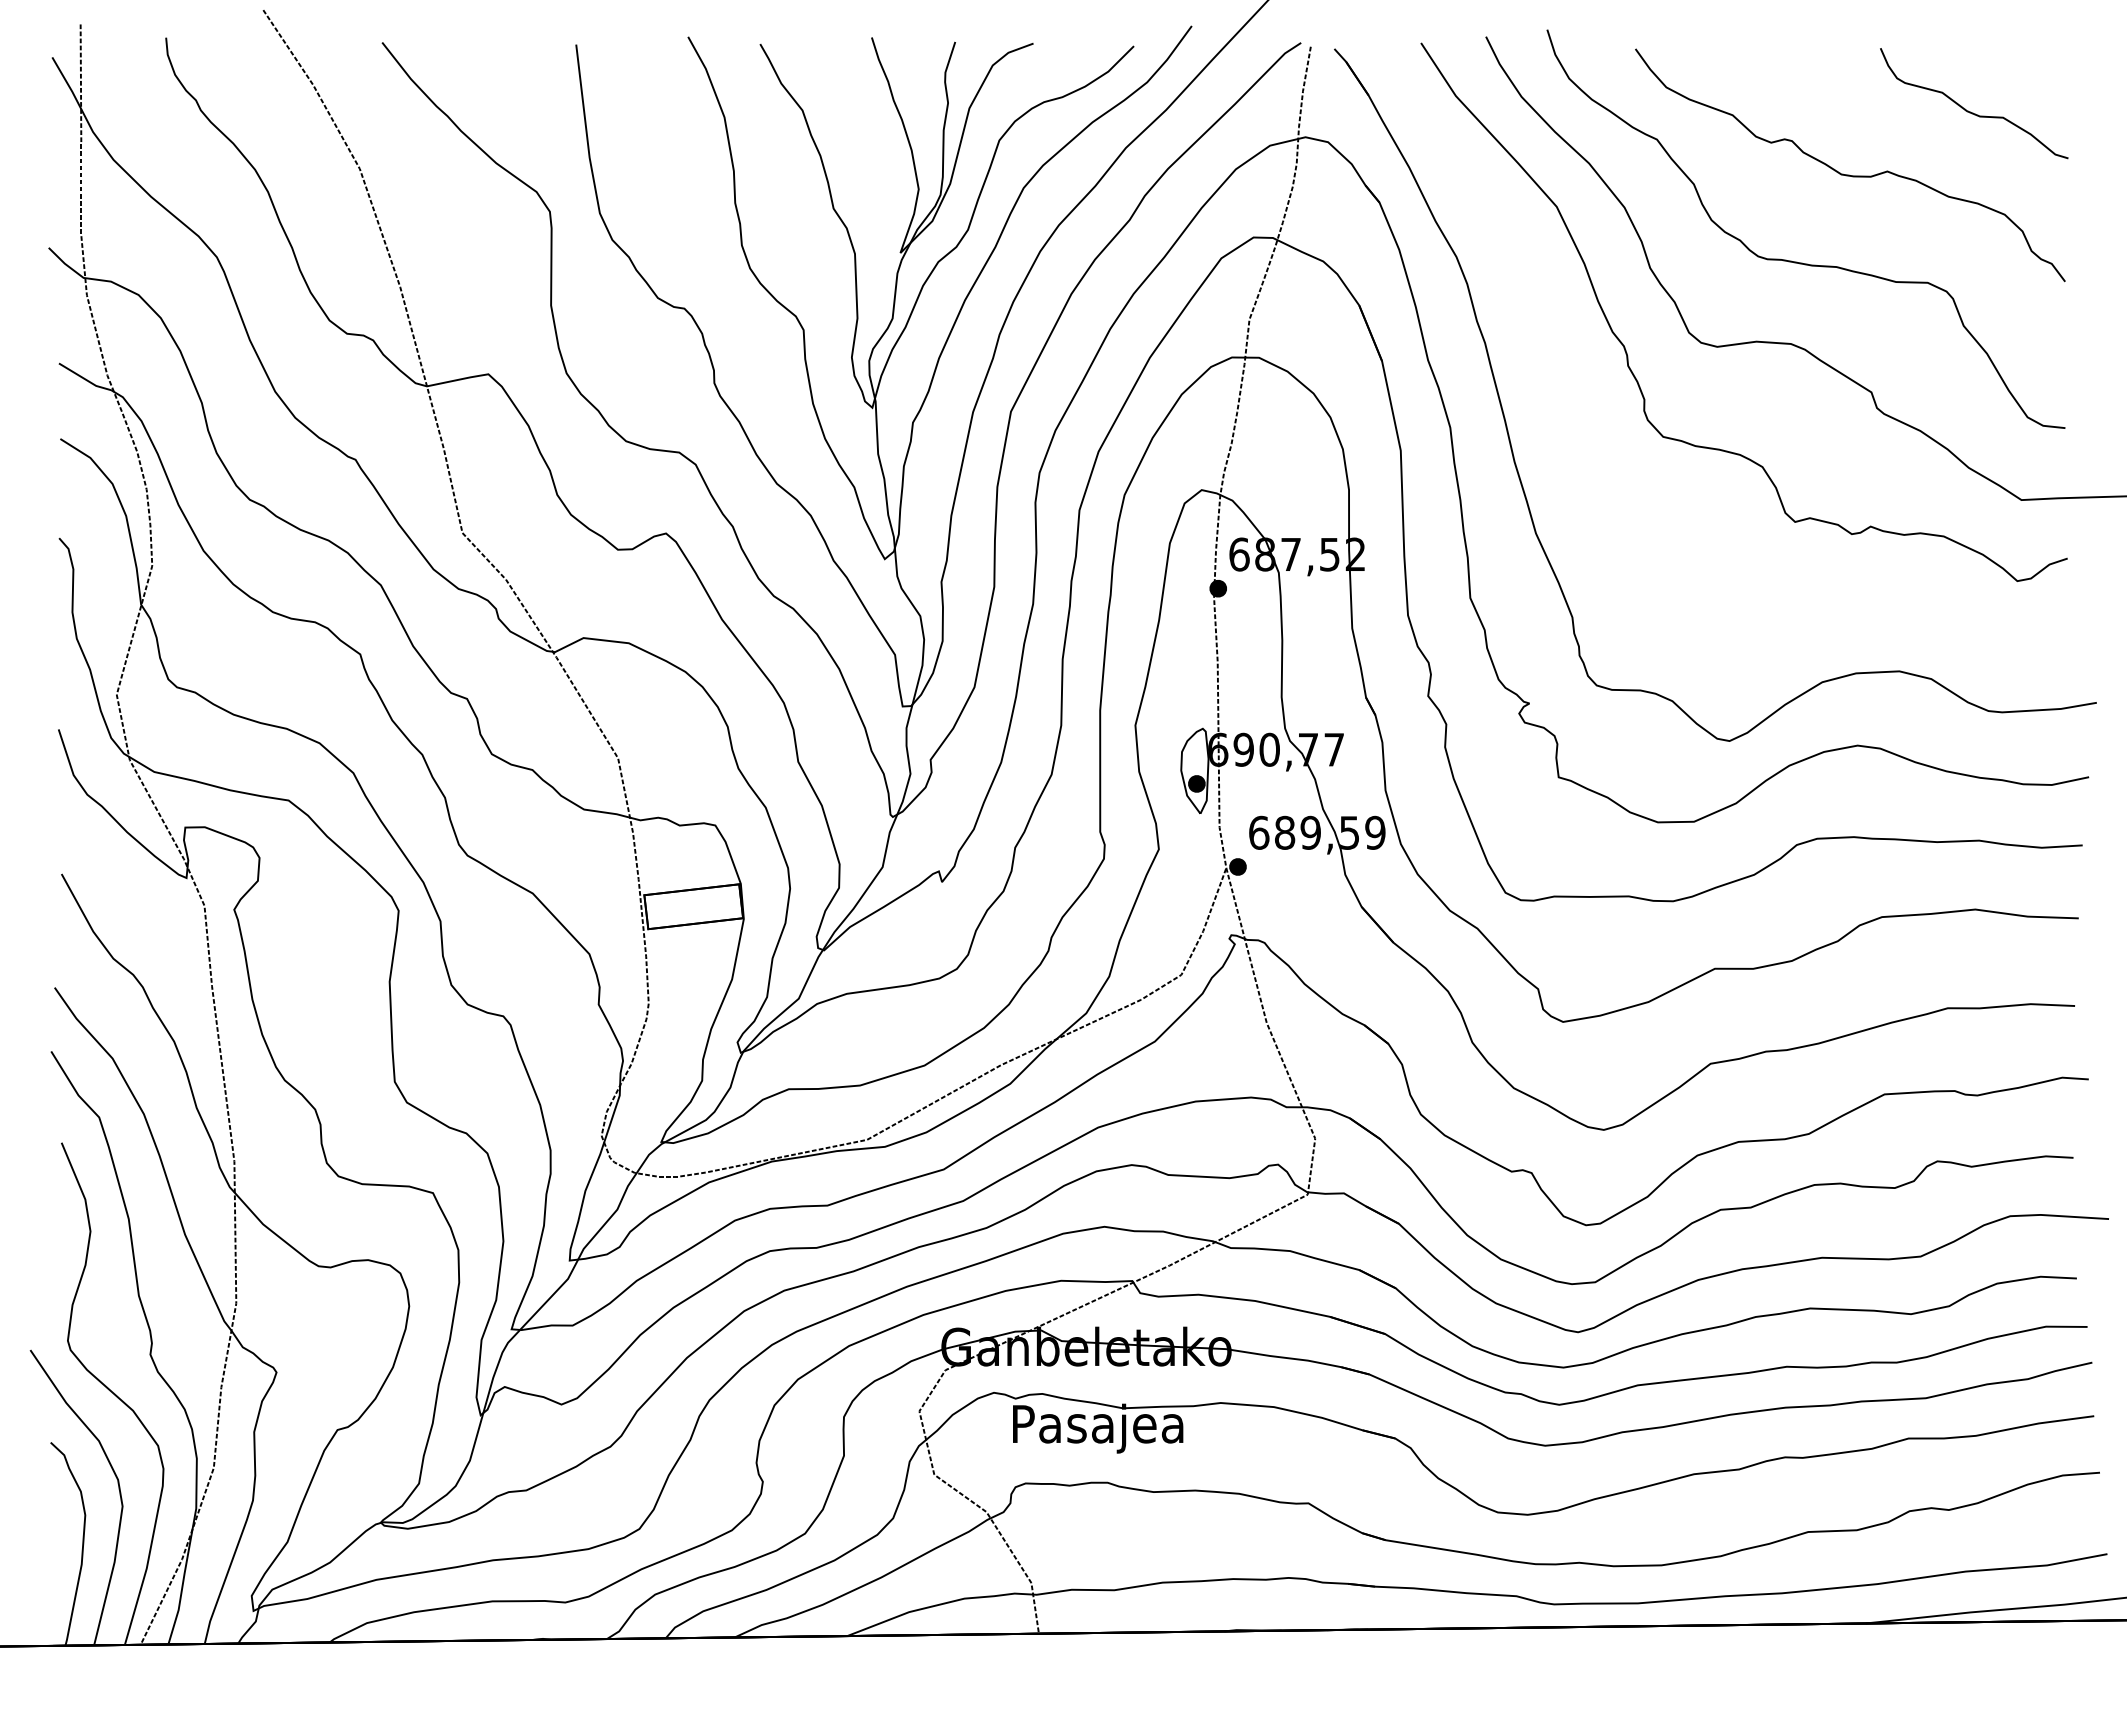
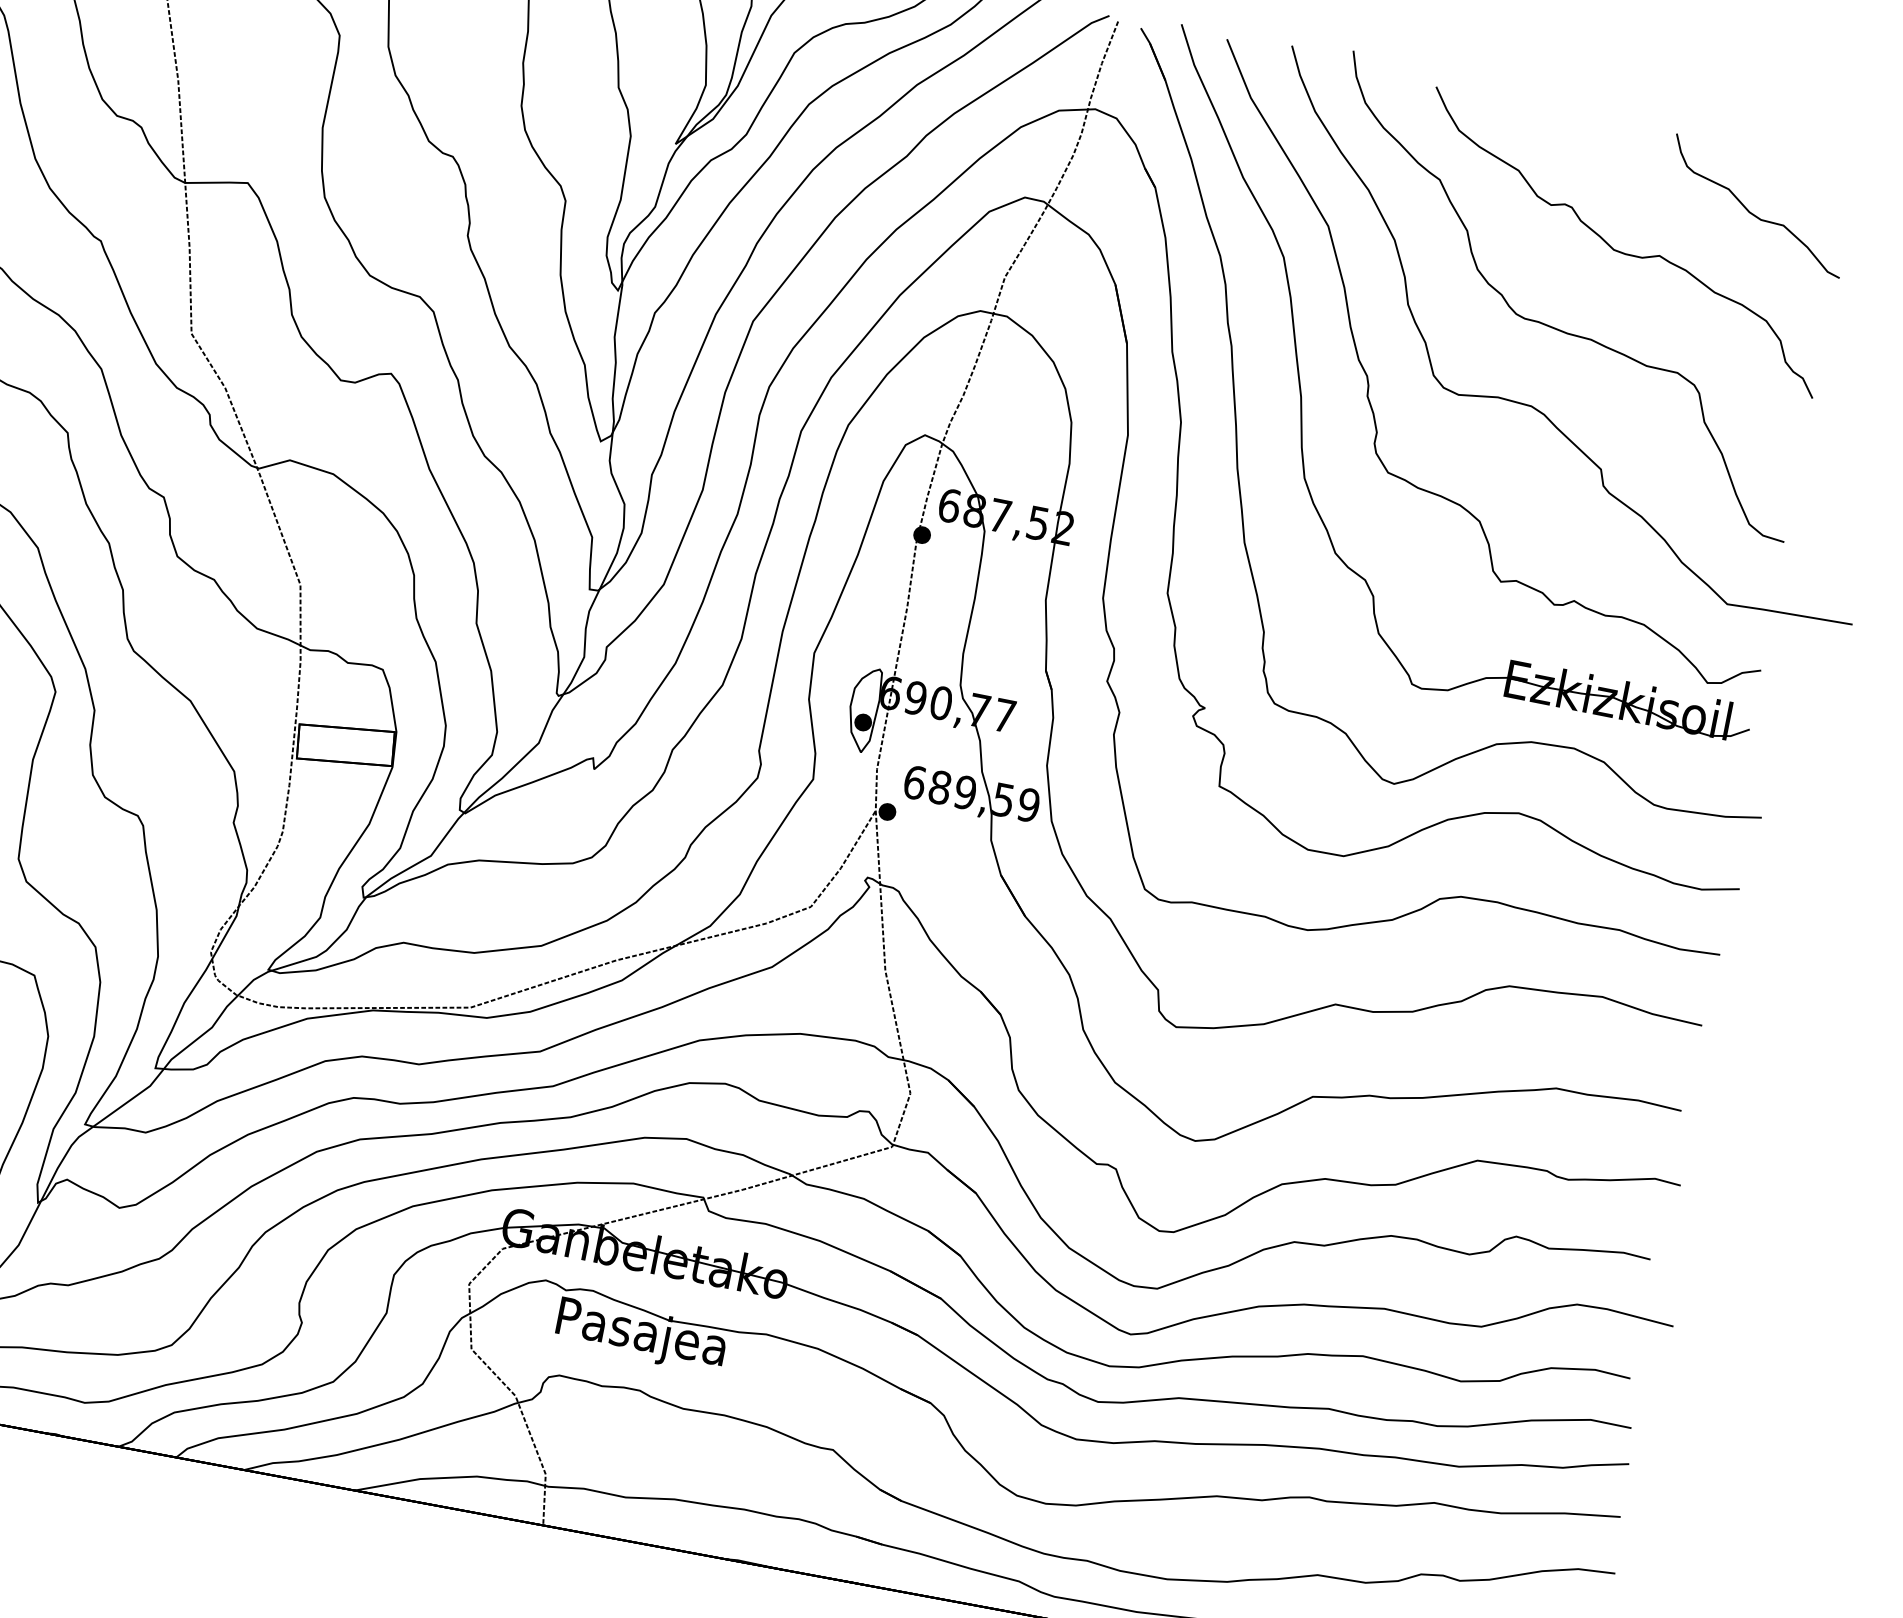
part: (1564, 379) -> (1302, 397), added

